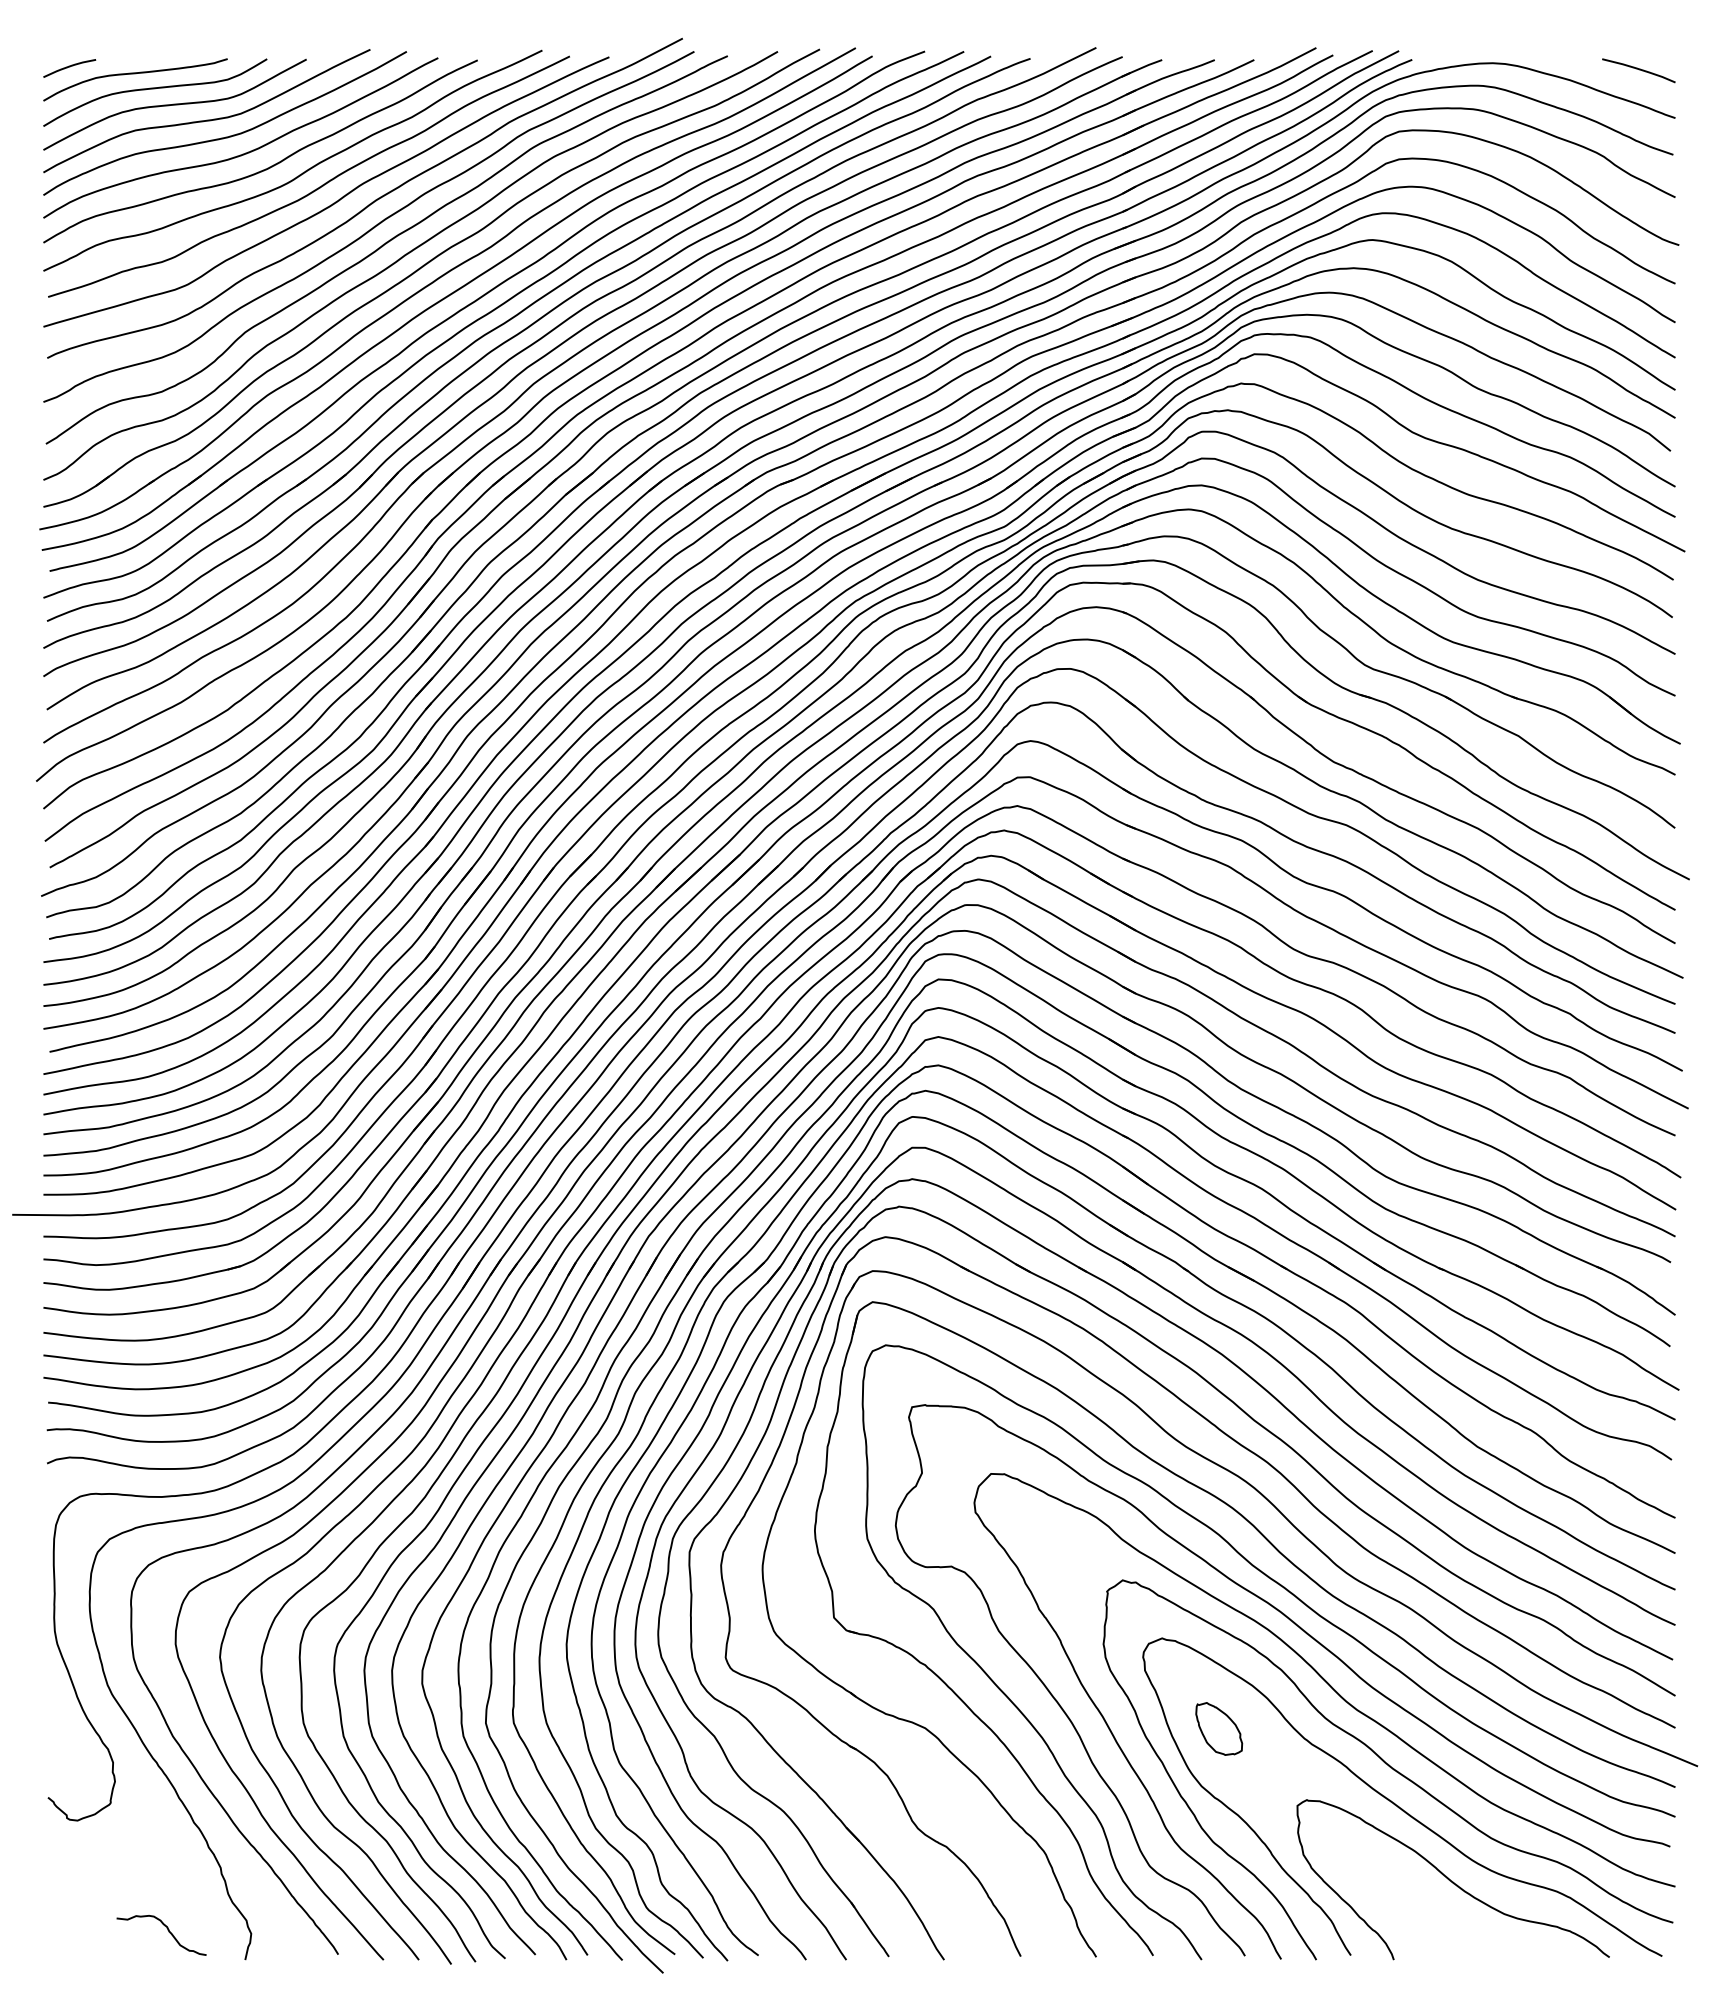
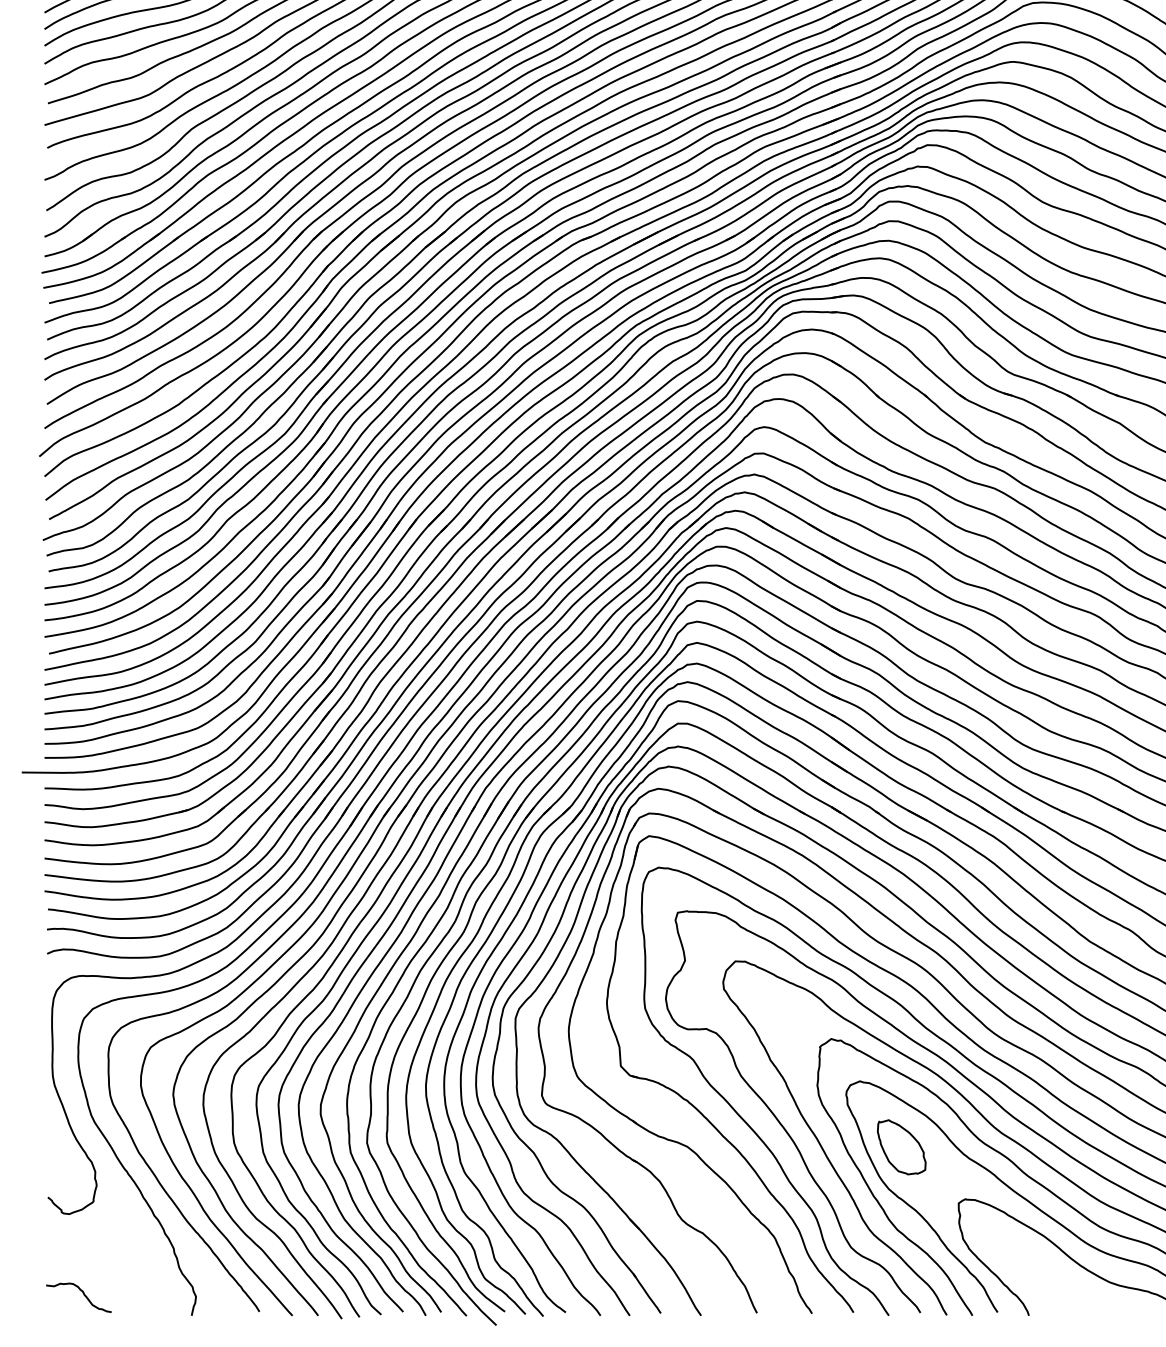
part: (1218, 1728) -> (901, 1146), size x1.43
curve: (168, 1932) -> (83, 1295), moved

